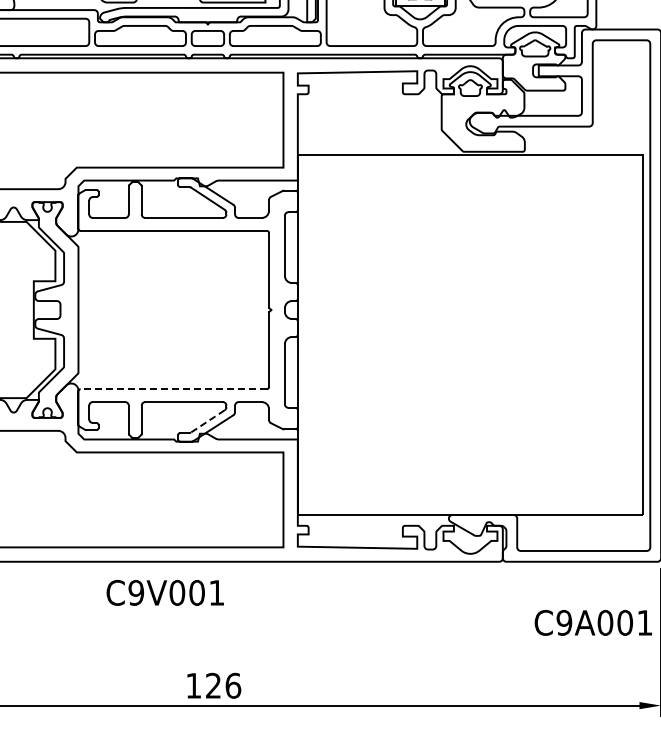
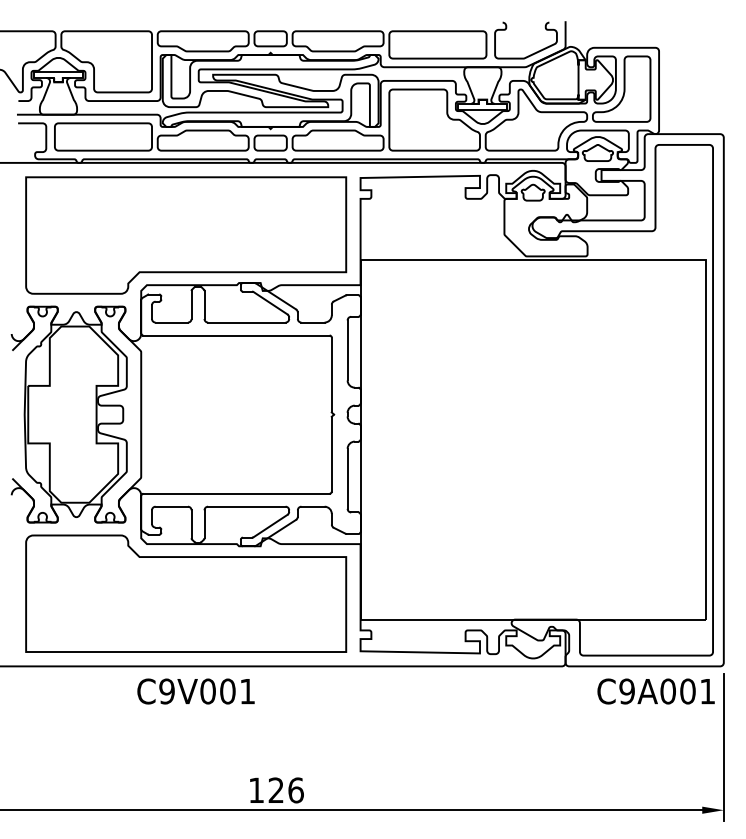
line: (173, 388) -> (236, 493), dashed -> solid
line: (207, 421) -> (270, 526), dashed -> solid
text: (164, 592) -> (195, 691), moved
text: (592, 622) -> (655, 691), moved

